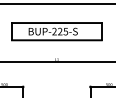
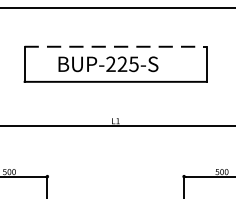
line: (56, 23) -> (114, 47), solid -> dashed

